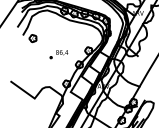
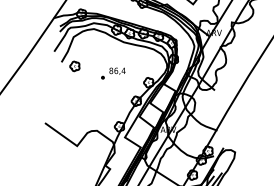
part: (59, 54) -> (113, 73), moved

